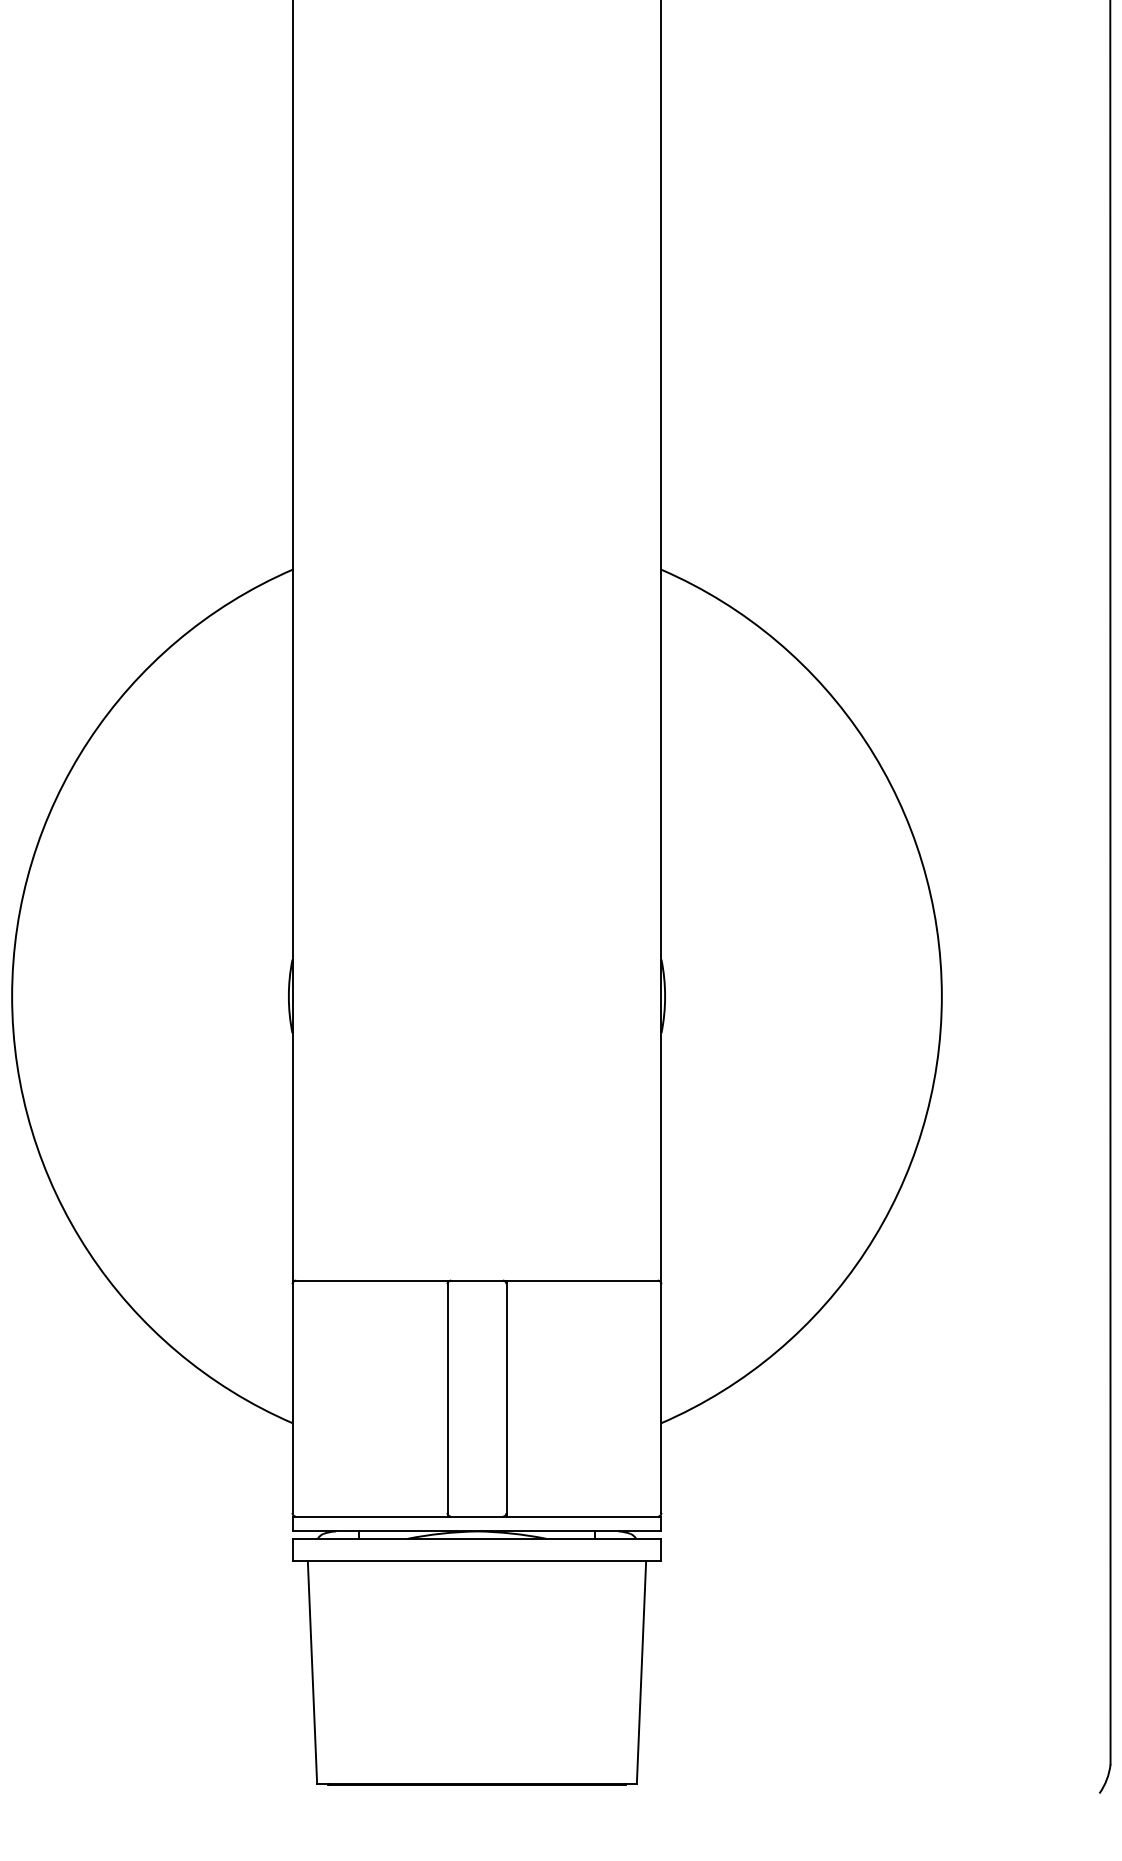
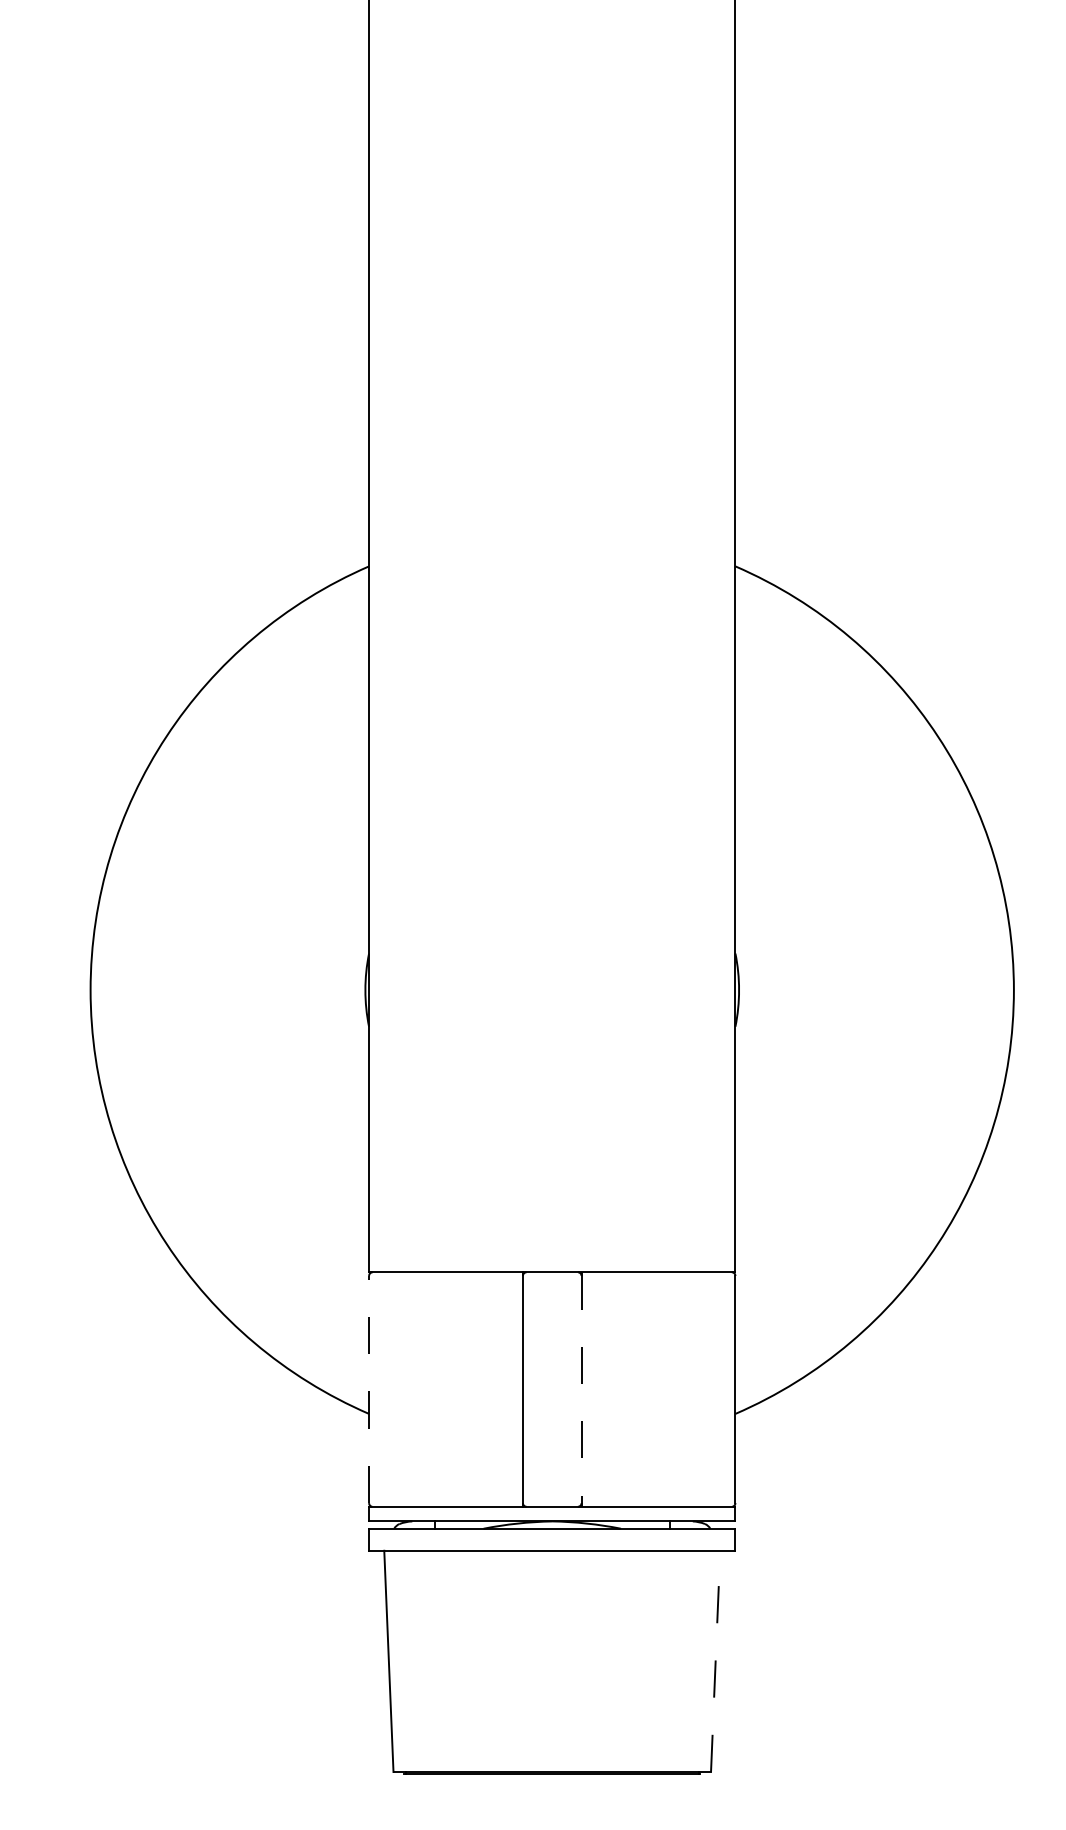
line: (292, 1398) -> (369, 1389), solid -> dashed
line: (506, 1399) -> (581, 1390), solid -> dashed
line: (641, 1671) -> (715, 1660), solid -> dashed

